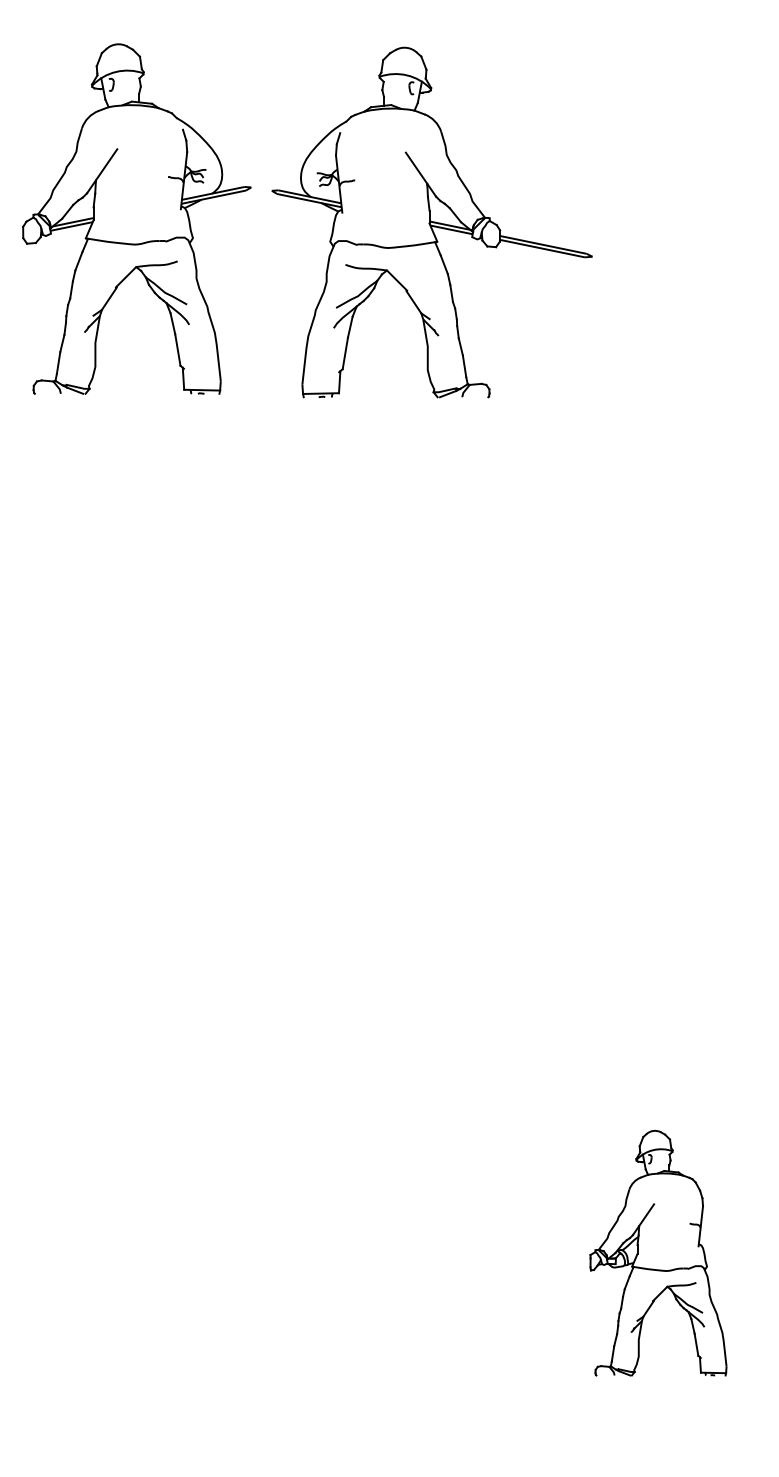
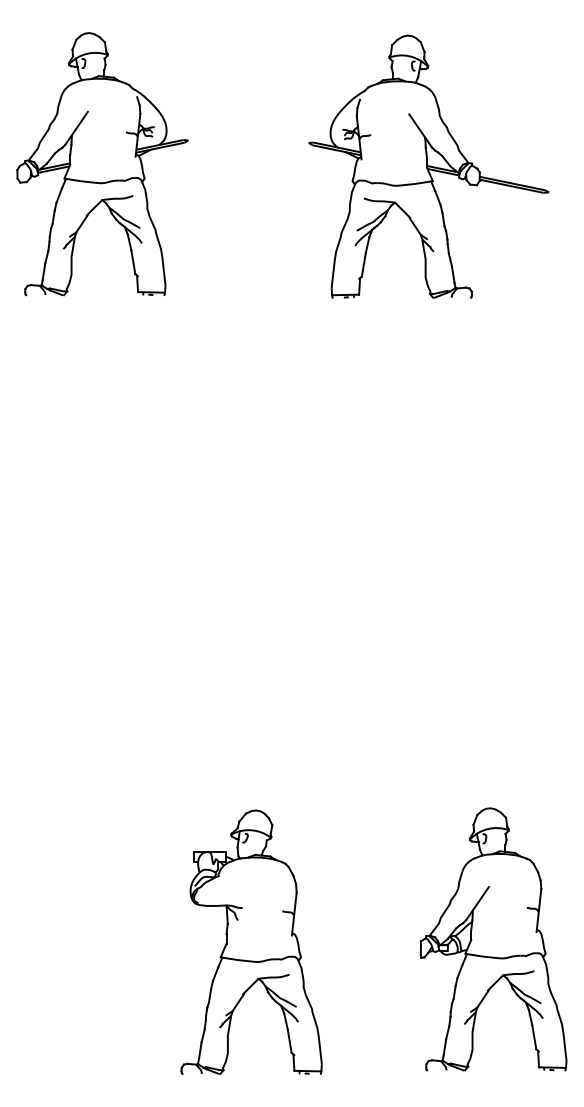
part: (431, 222) -> (428, 166), moved
part: (658, 1252) -> (493, 938), size x1.43
part: (335, 1256) -> (251, 941), added

